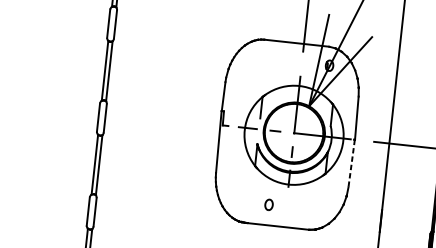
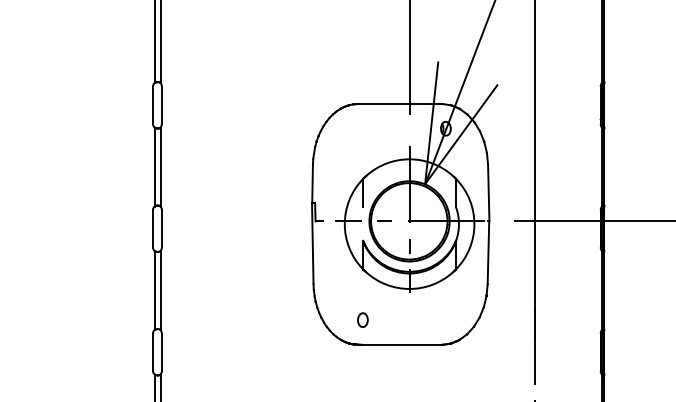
line: (351, 164) -> (488, 253), dashed -> solid
part: (268, 204) -> (362, 319), moved

